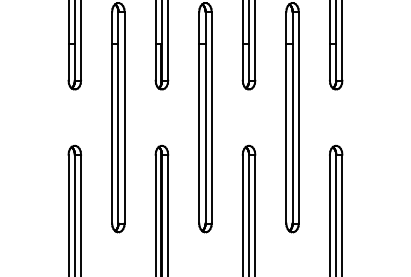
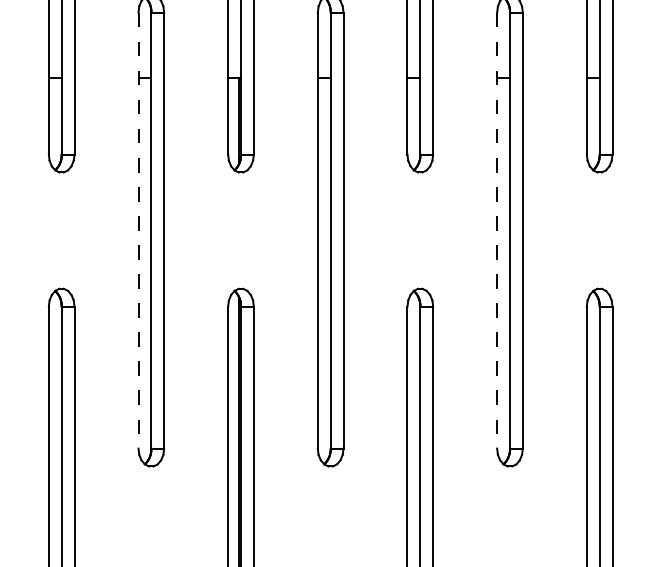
line: (112, 117) -> (139, 230), solid -> dashed
line: (286, 117) -> (497, 230), solid -> dashed

